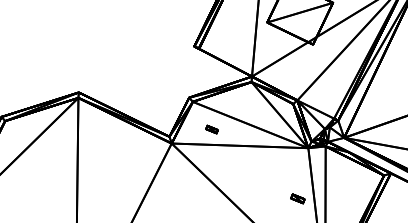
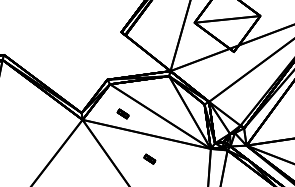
part: (247, 170) -> (149, 159), added

